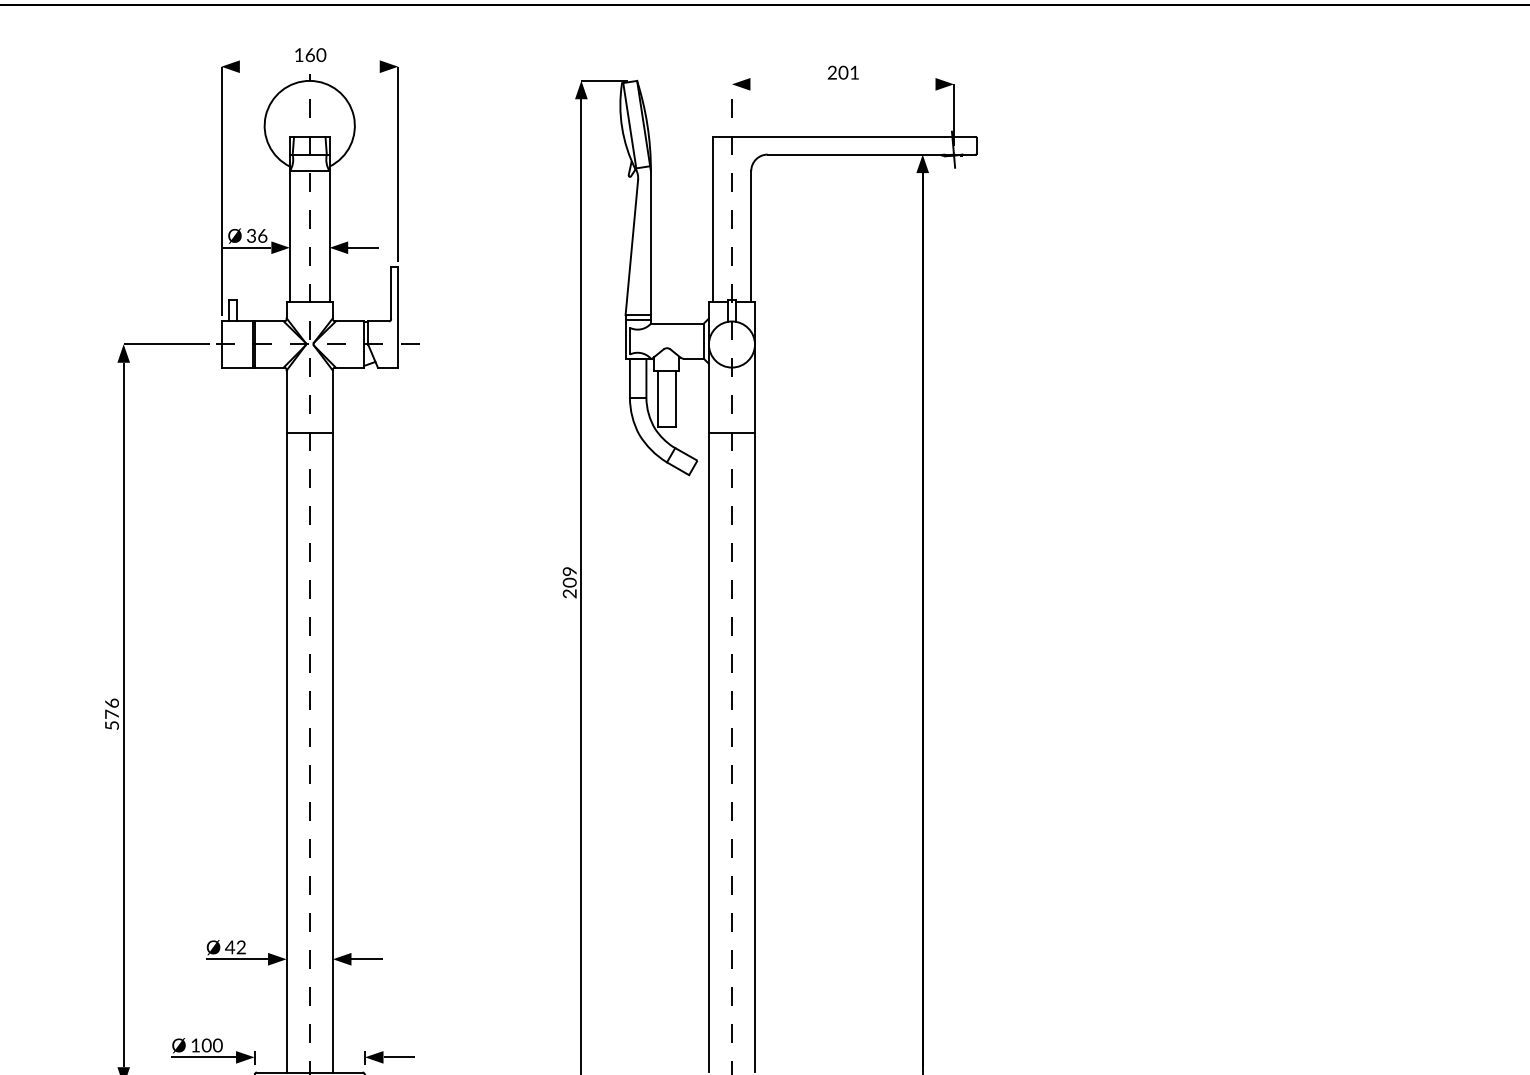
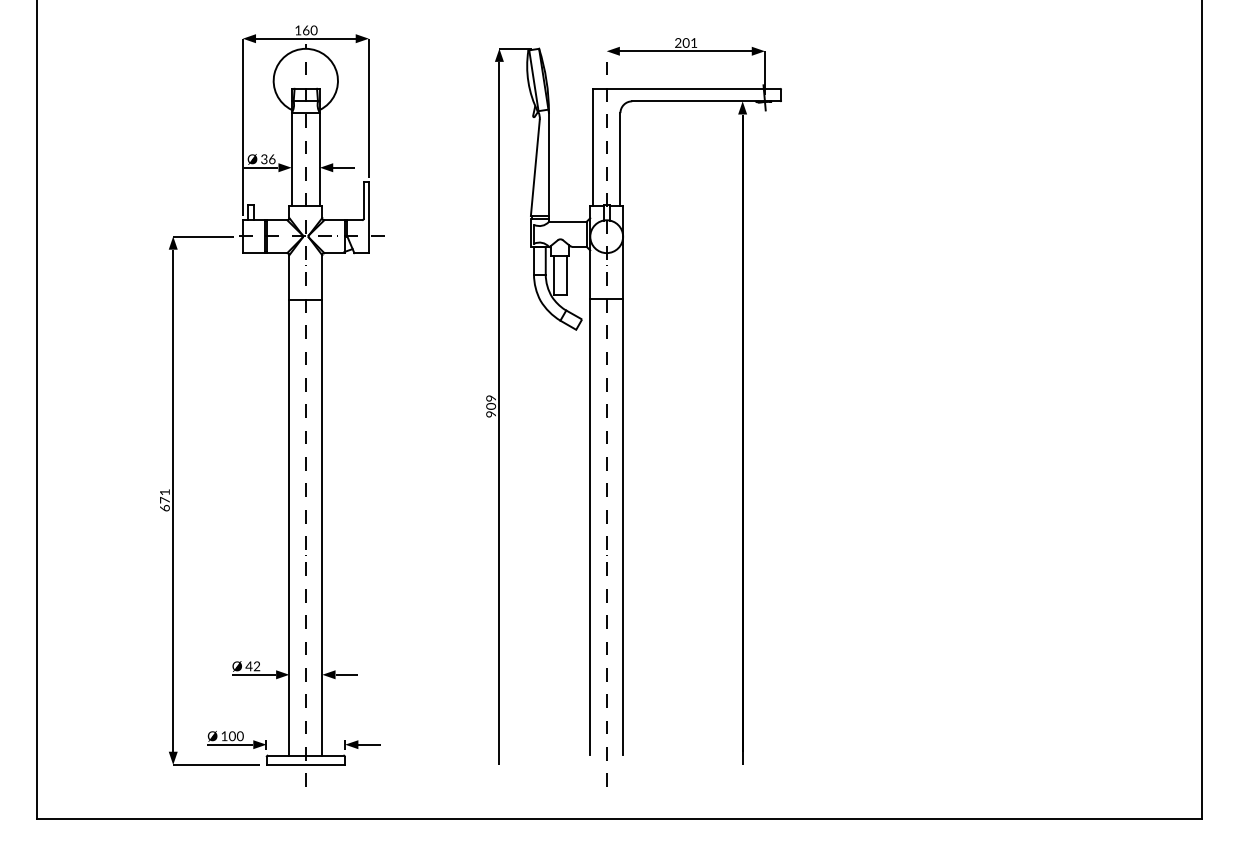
line: (309, 66) -> (305, 38), added
line: (842, 84) -> (685, 51), added
text: (570, 594) -> (491, 414), 209 -> 909
text: (111, 714) -> (164, 500), 576 -> 671

